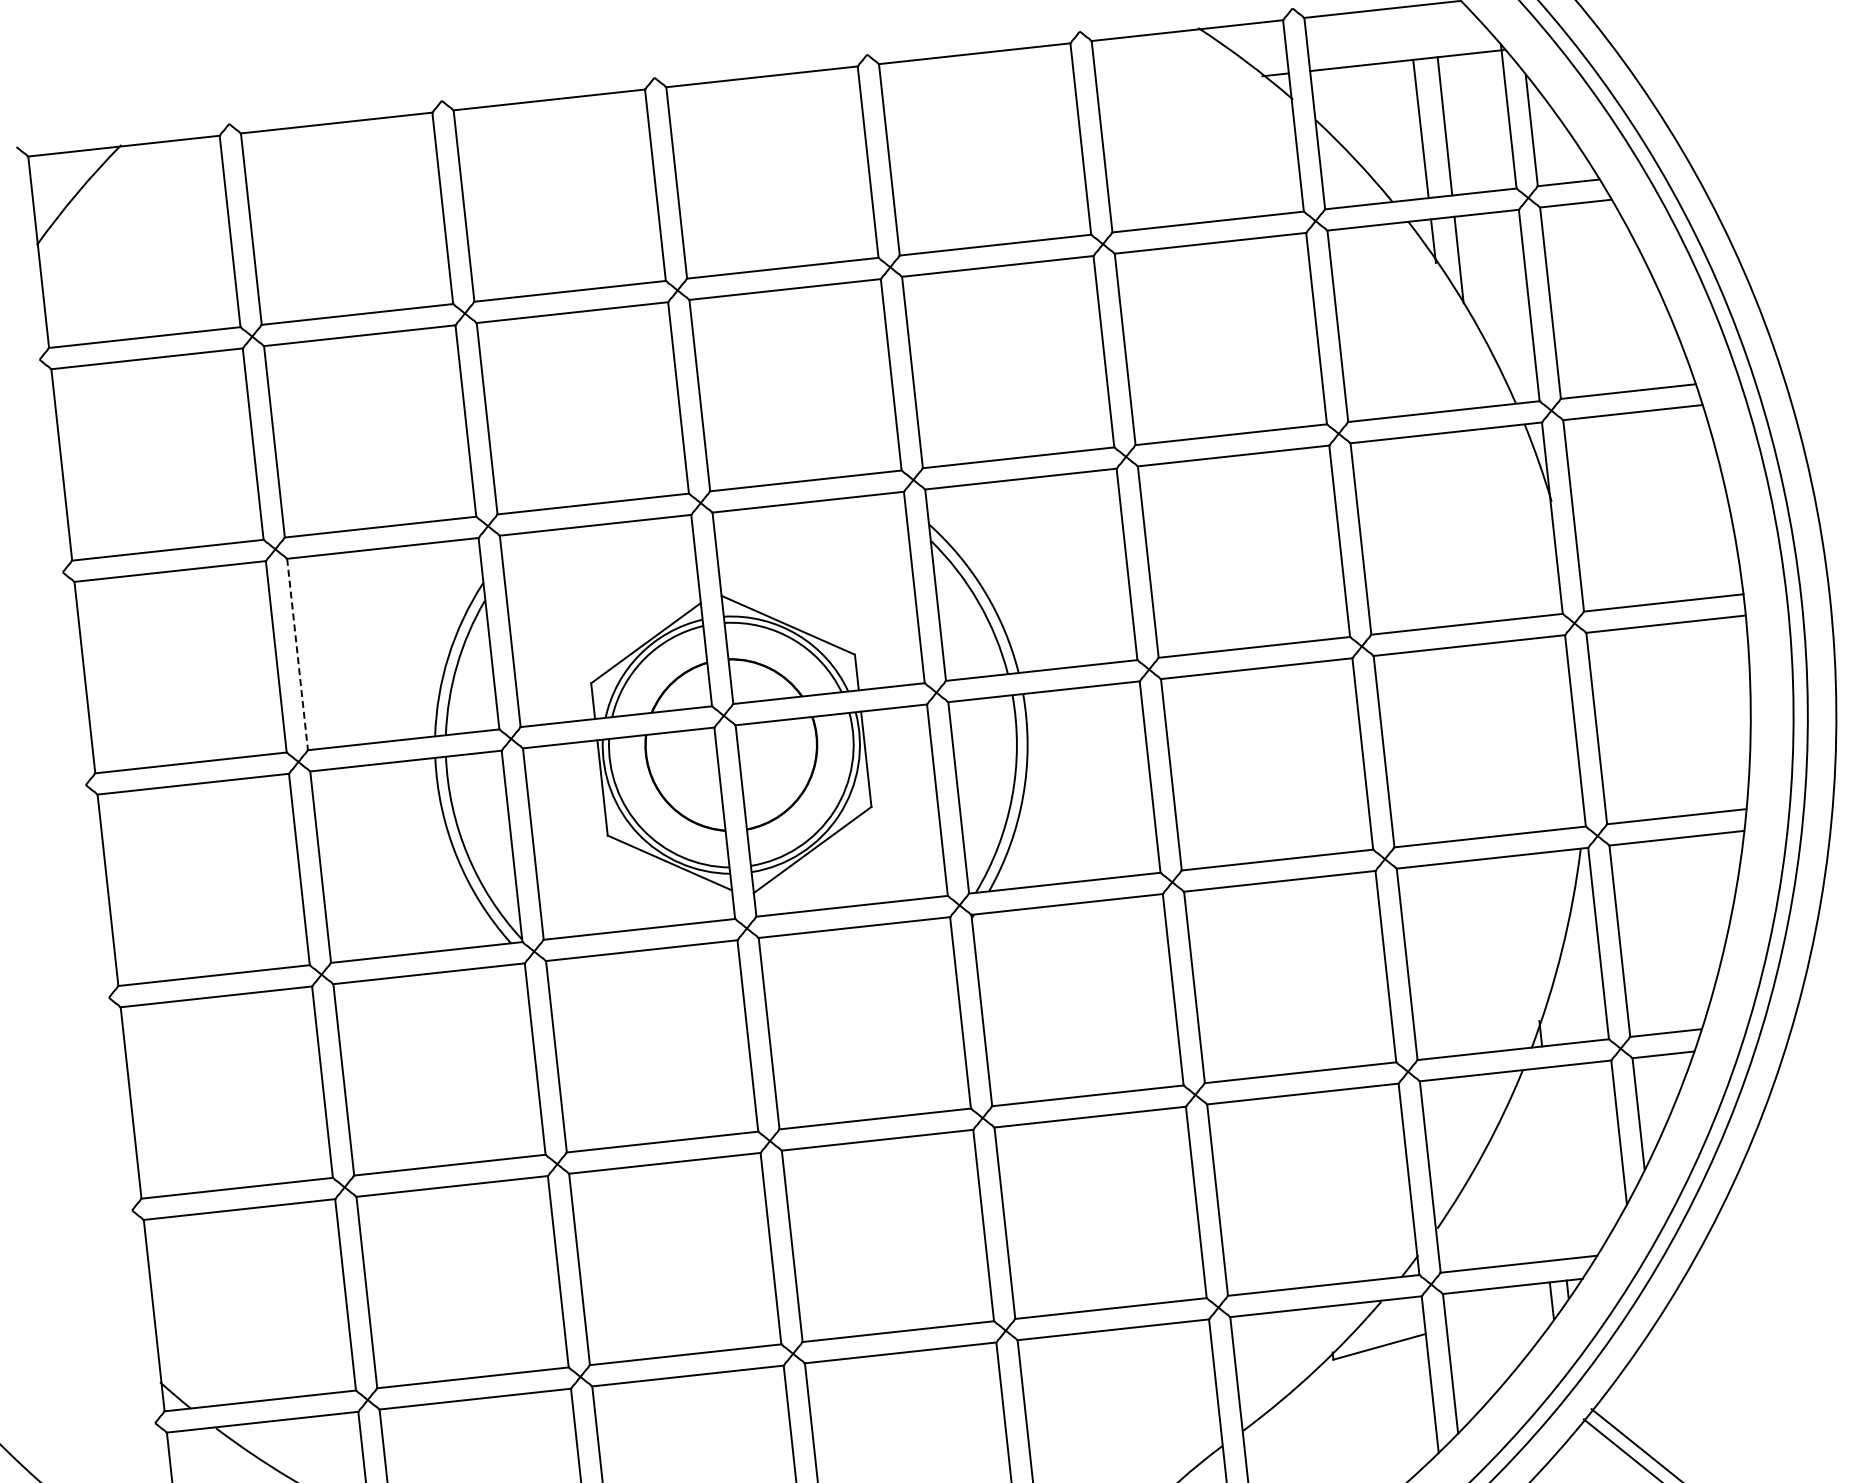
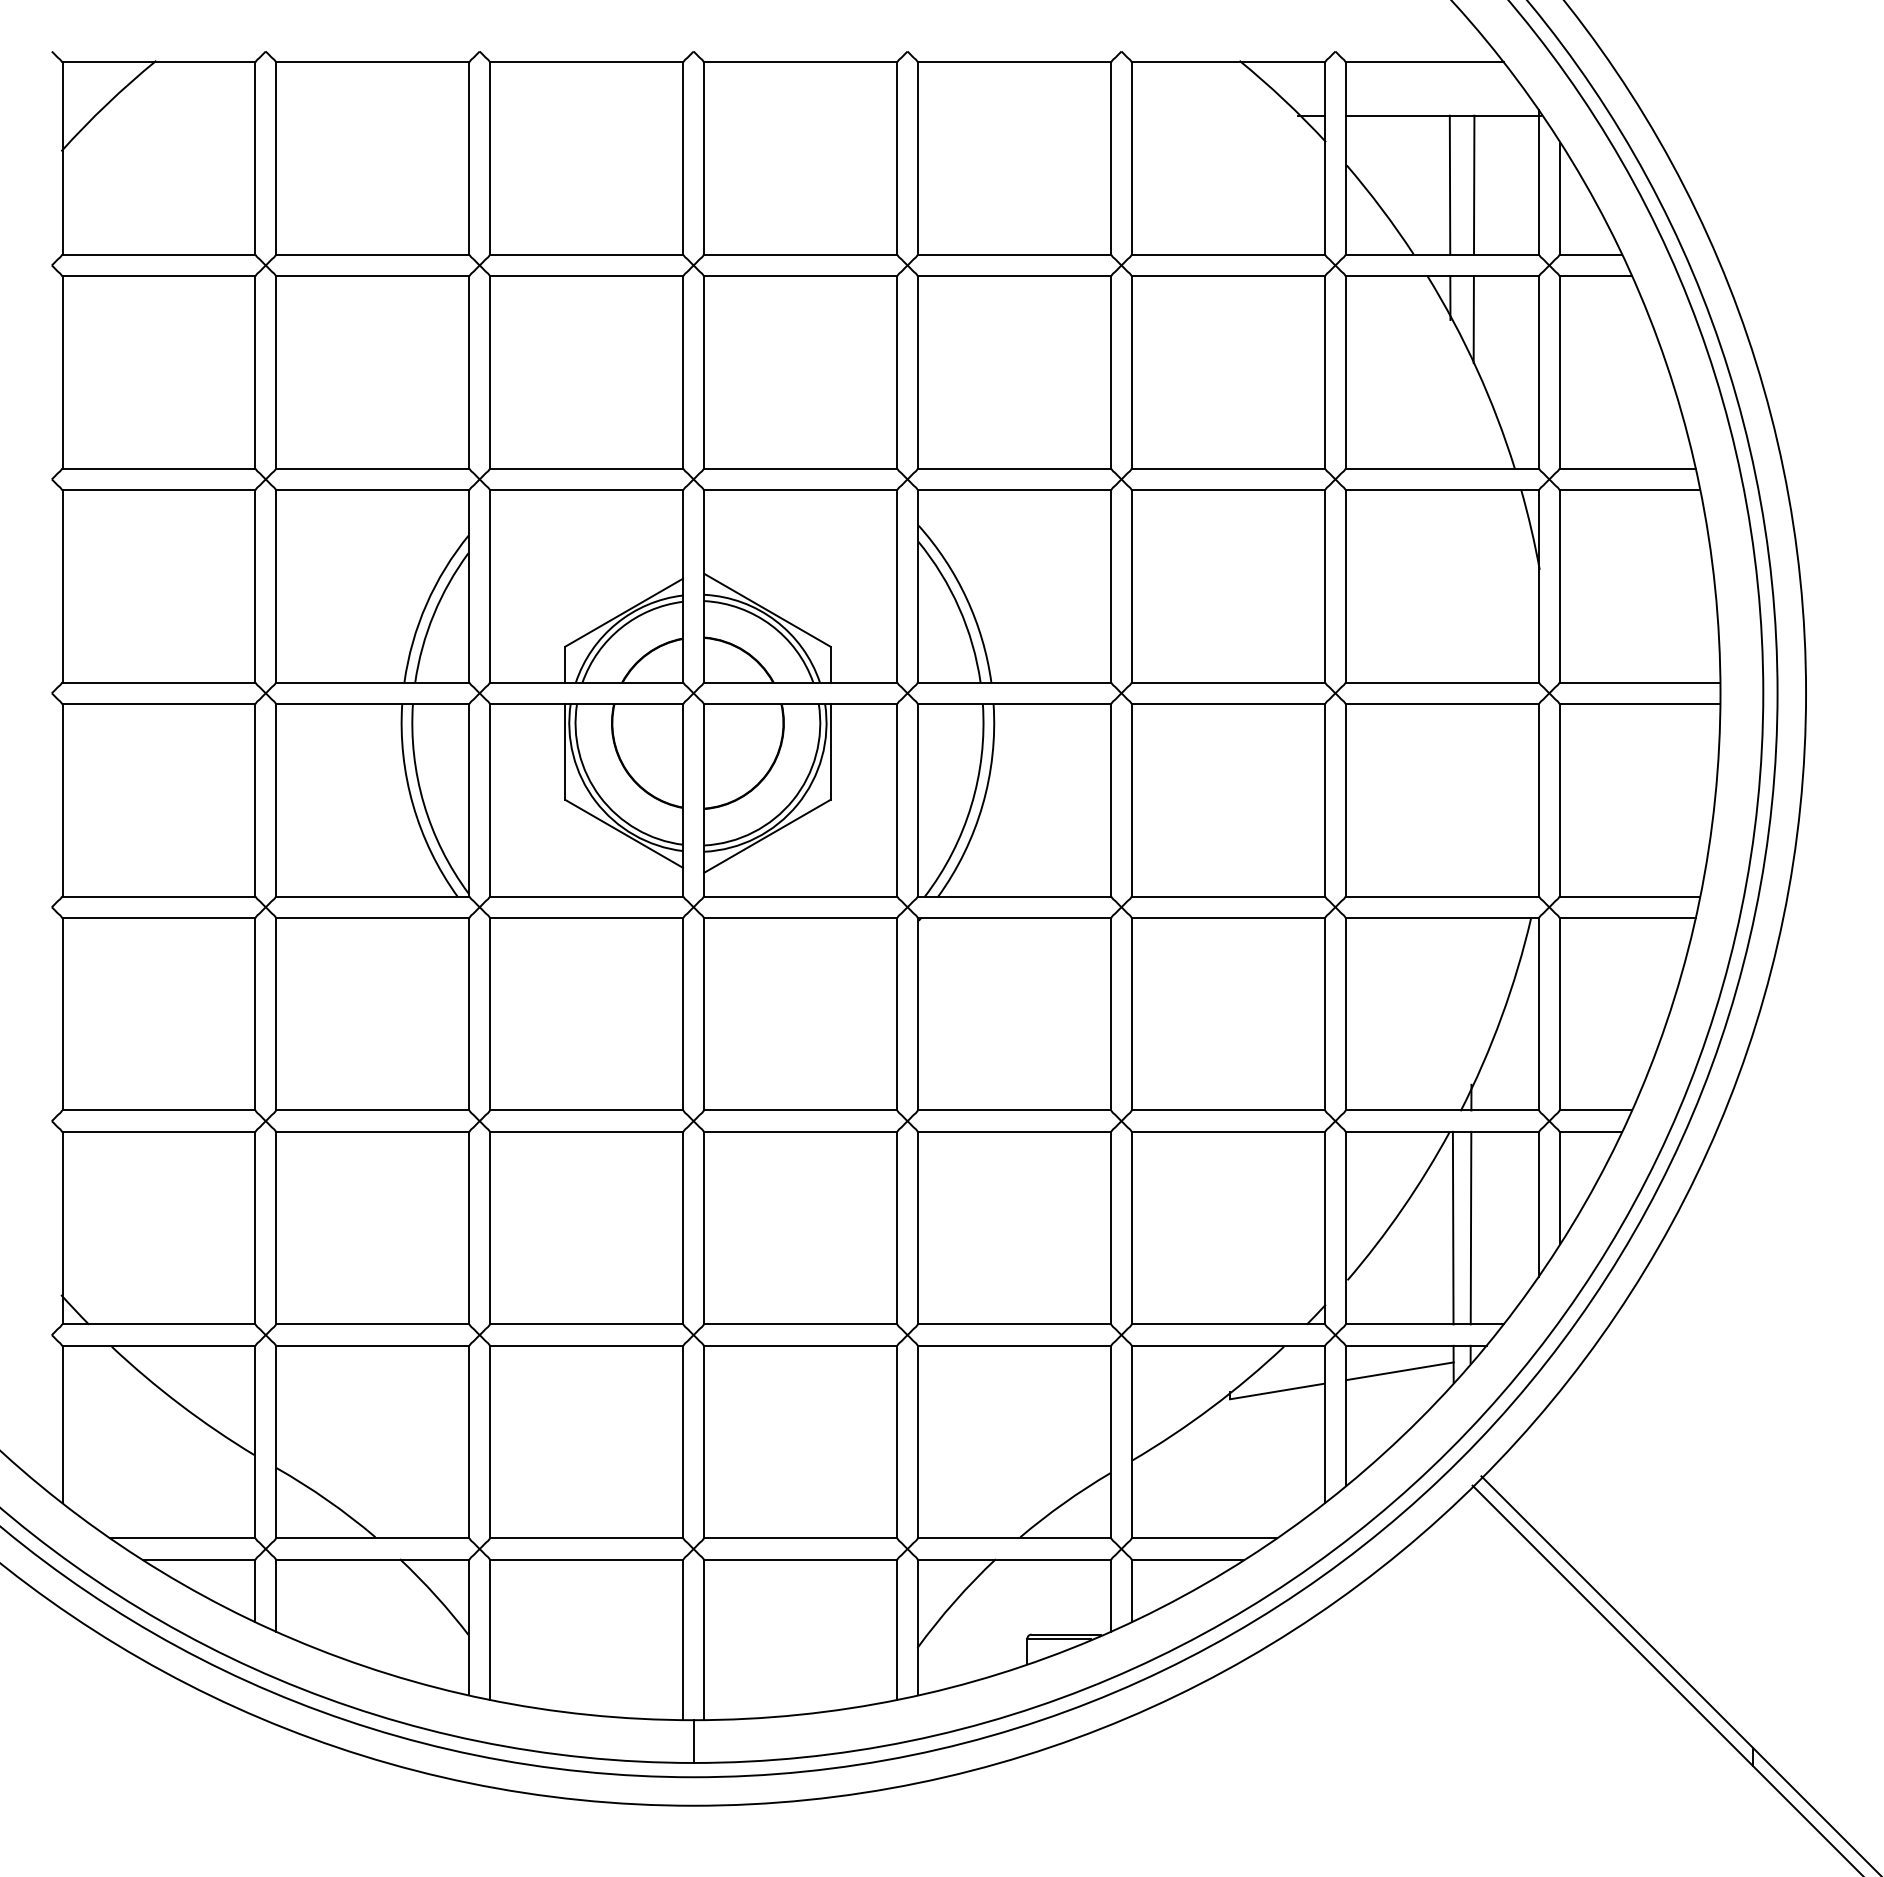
line: (297, 654) -> (276, 586), dashed -> solid
line: (1553, 1162) -> (1470, 1227), added
line: (1535, 1164) -> (1452, 1227), added
line: (1498, 1313) -> (1399, 1371), added

